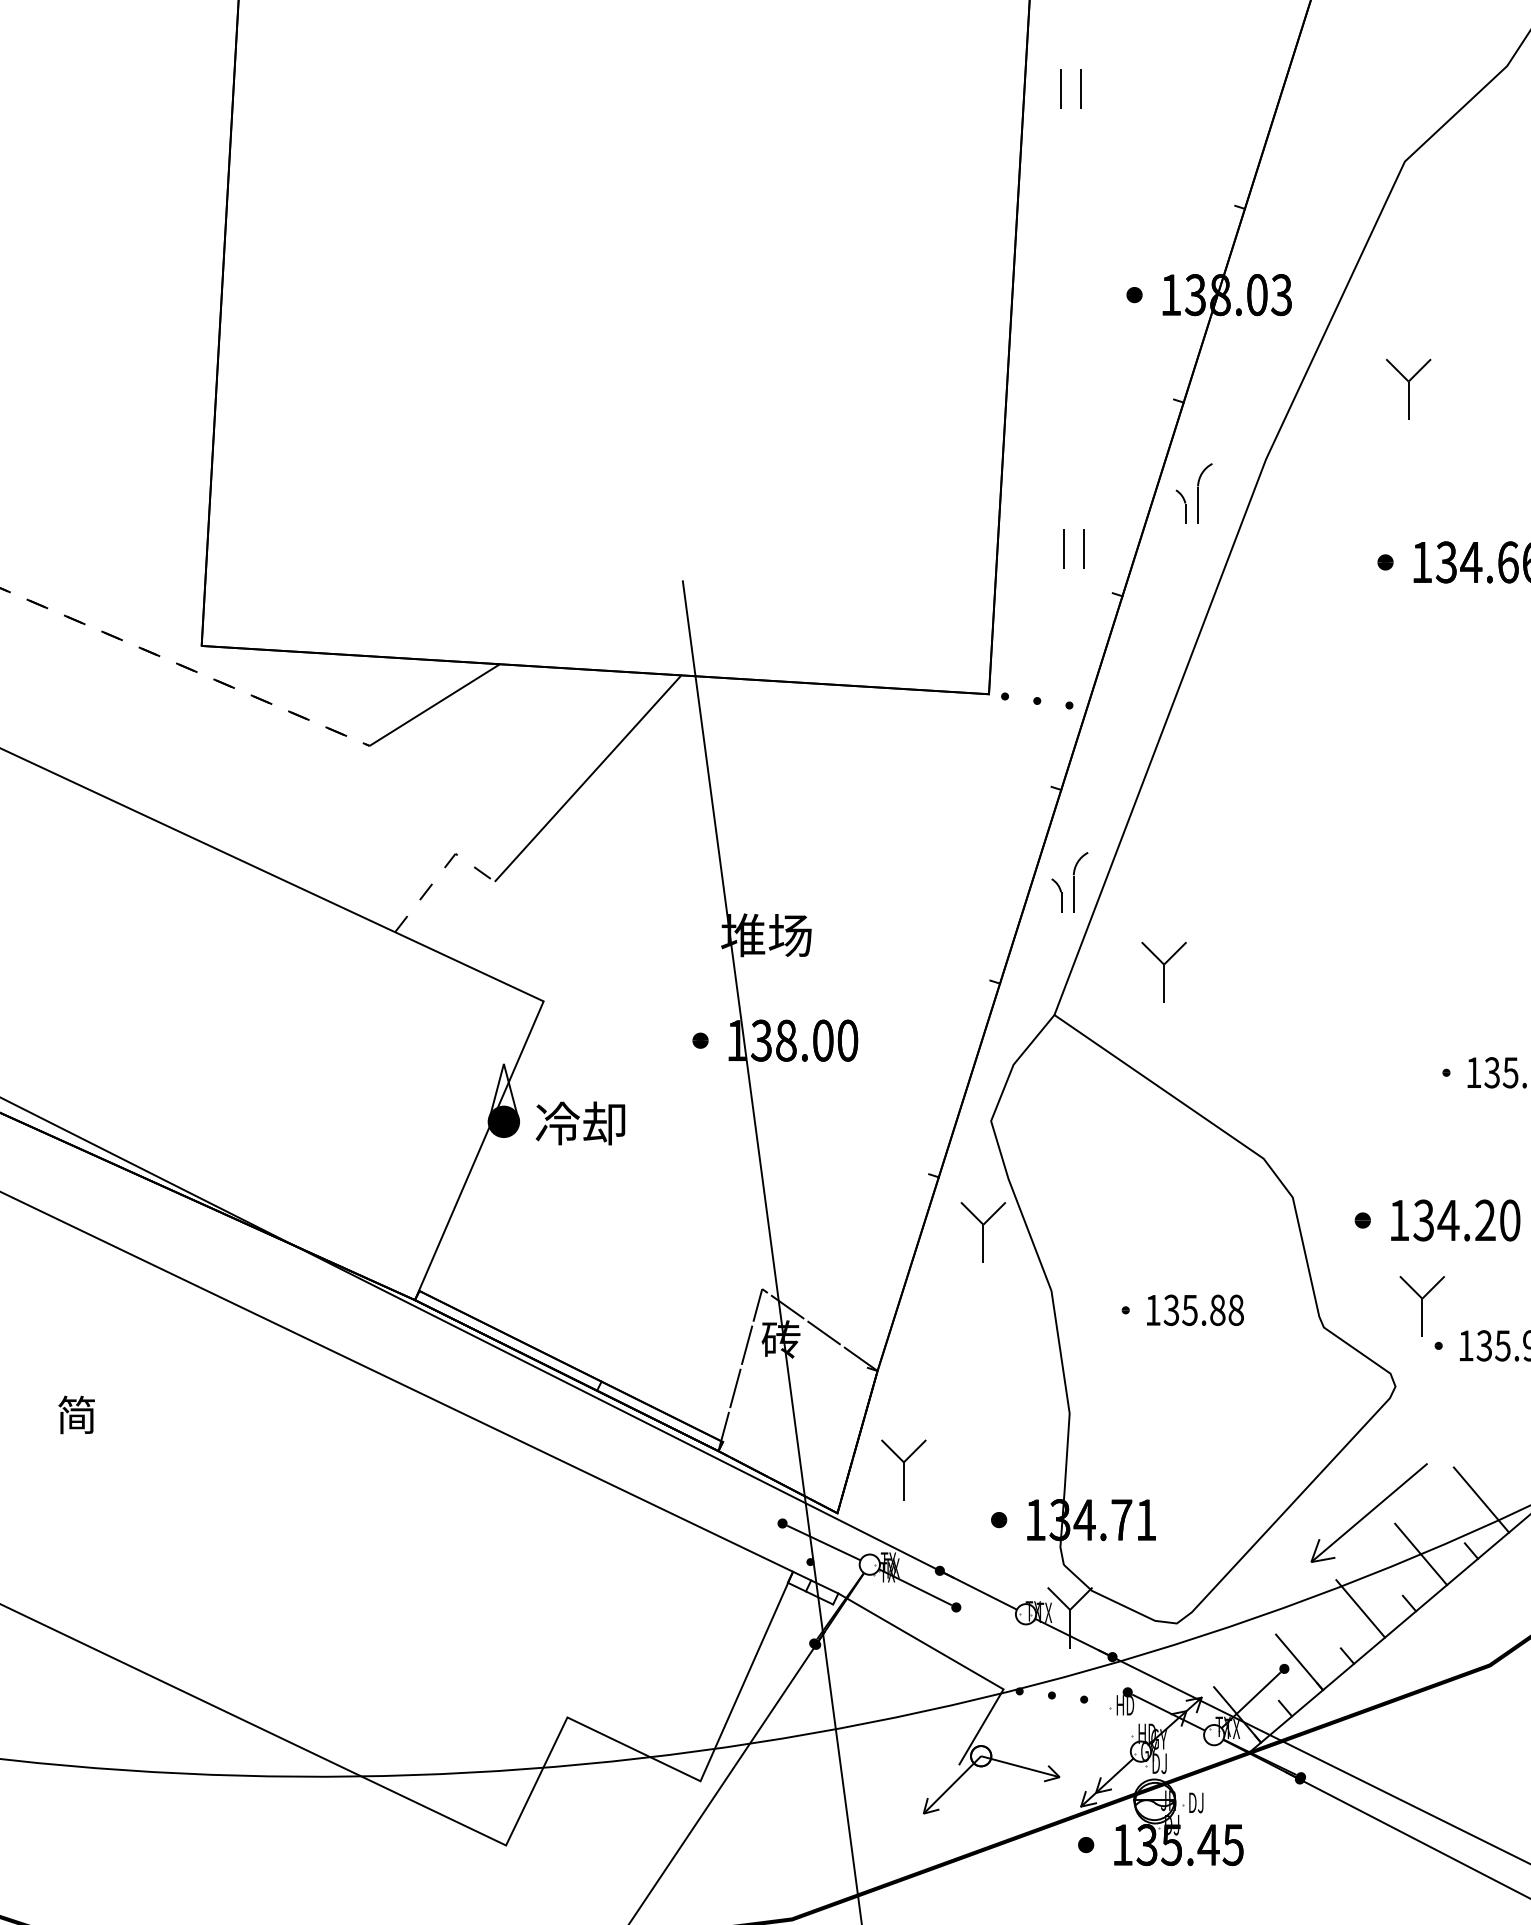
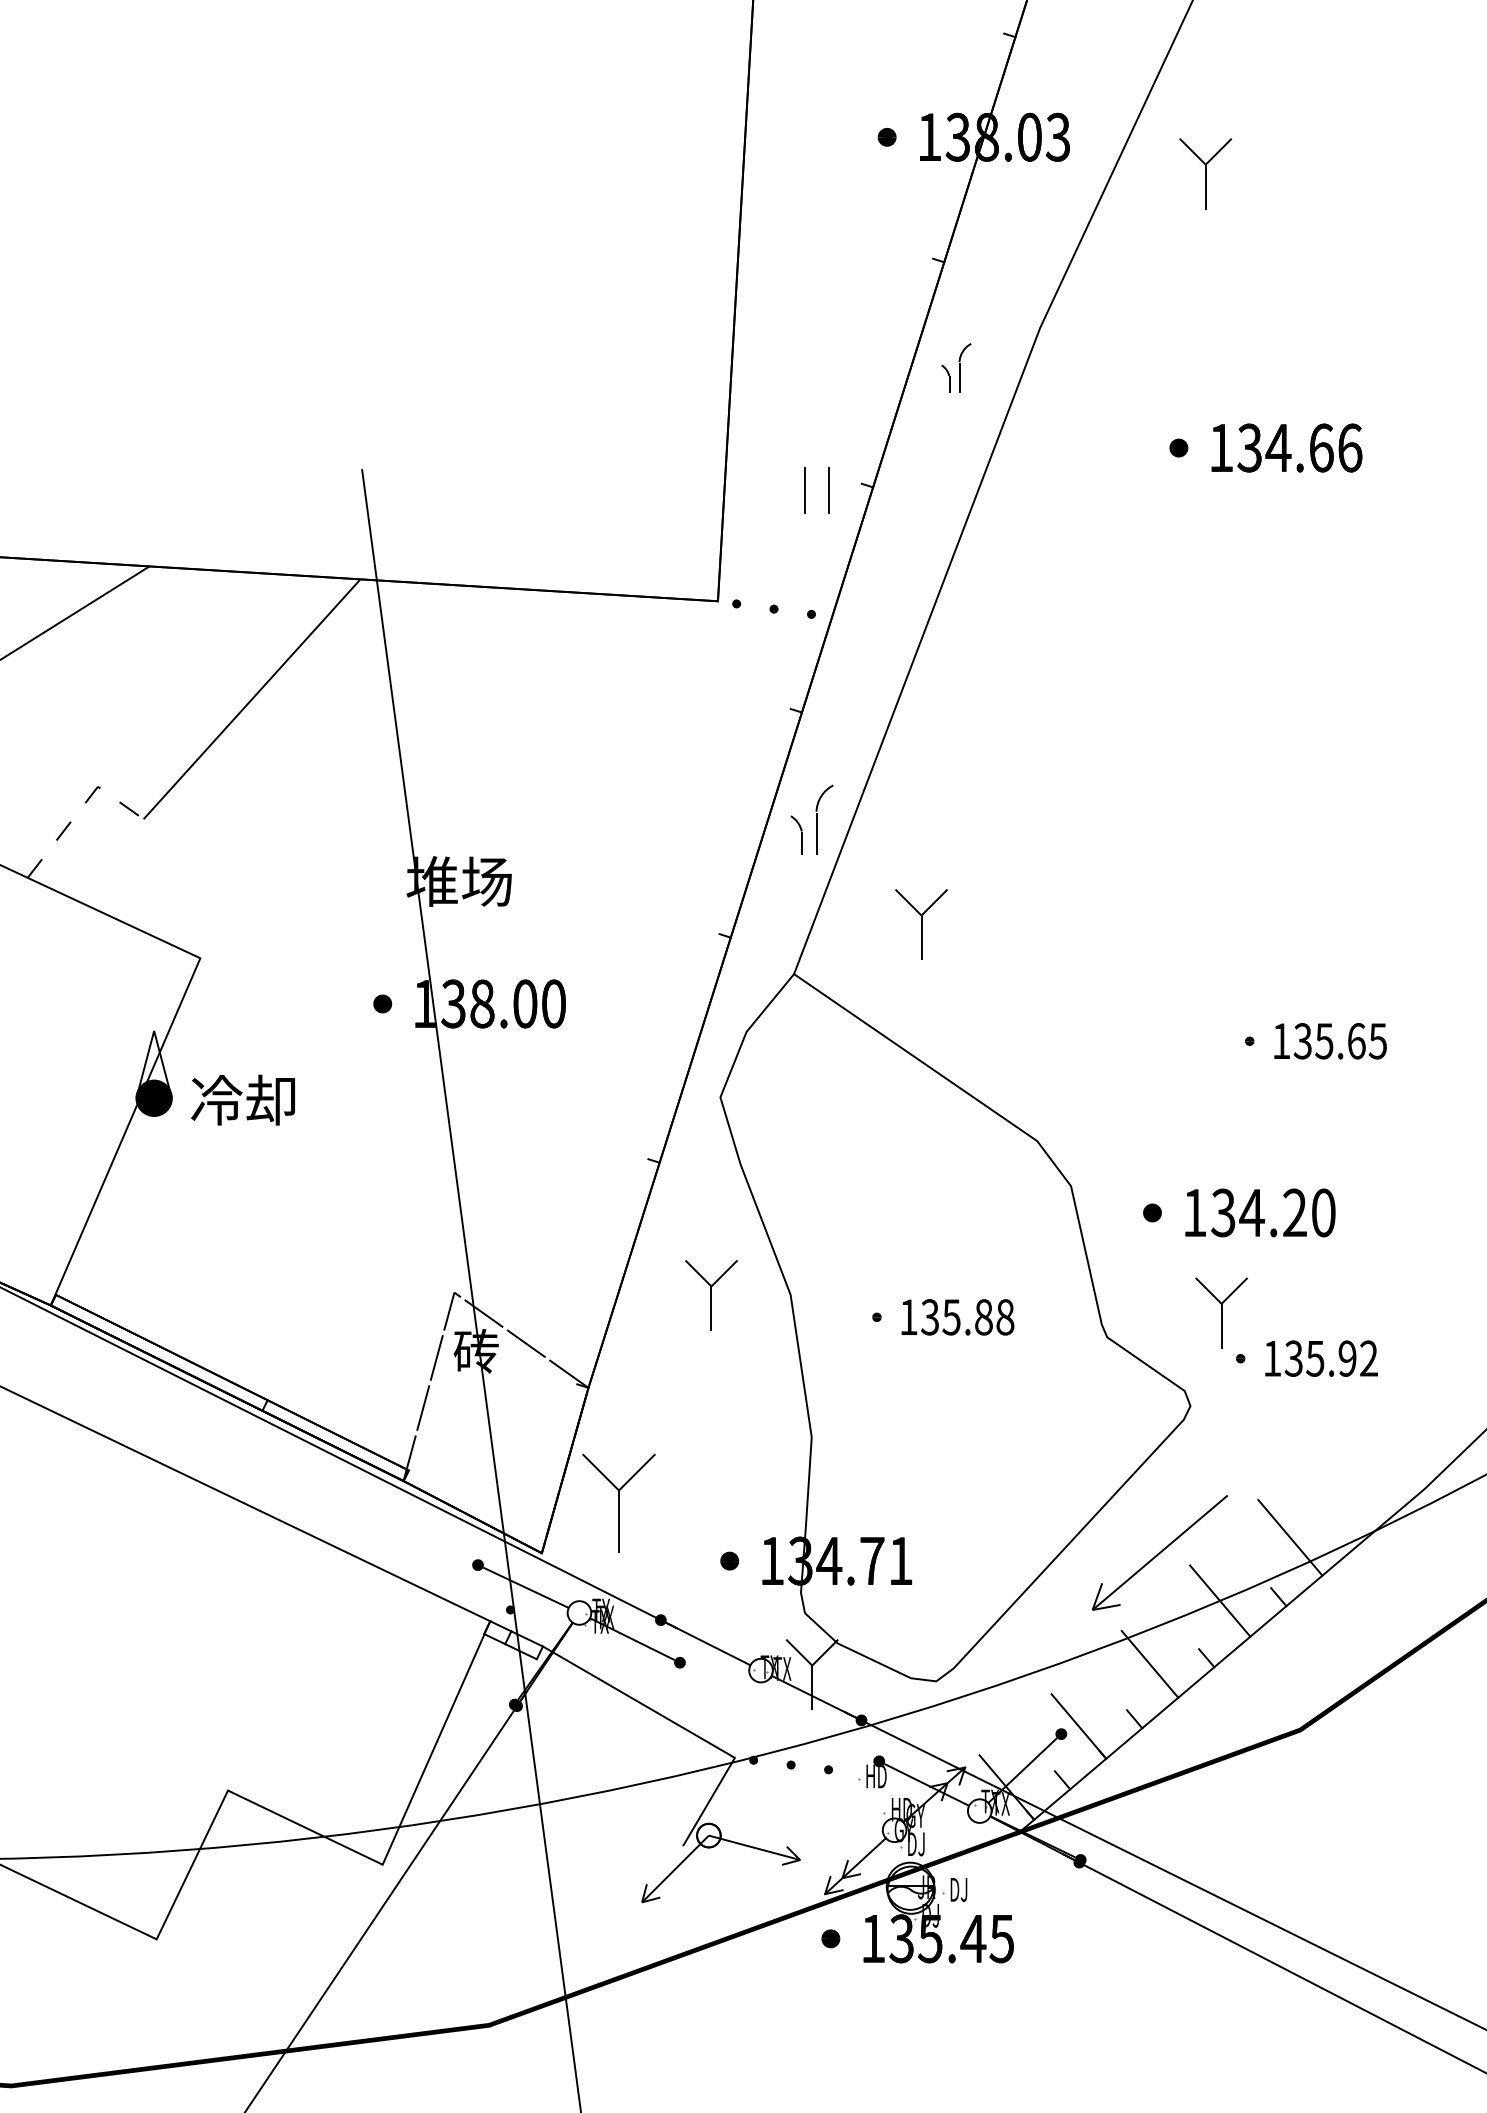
part: (1408, 388) -> (1205, 172), moved
part: (1193, 493) -> (955, 367), size x0.7
part: (1064, 548) -> (805, 489), moved
part: (983, 1232) -> (711, 1295), moved
part: (903, 1469) -> (618, 1502), size x1.4

